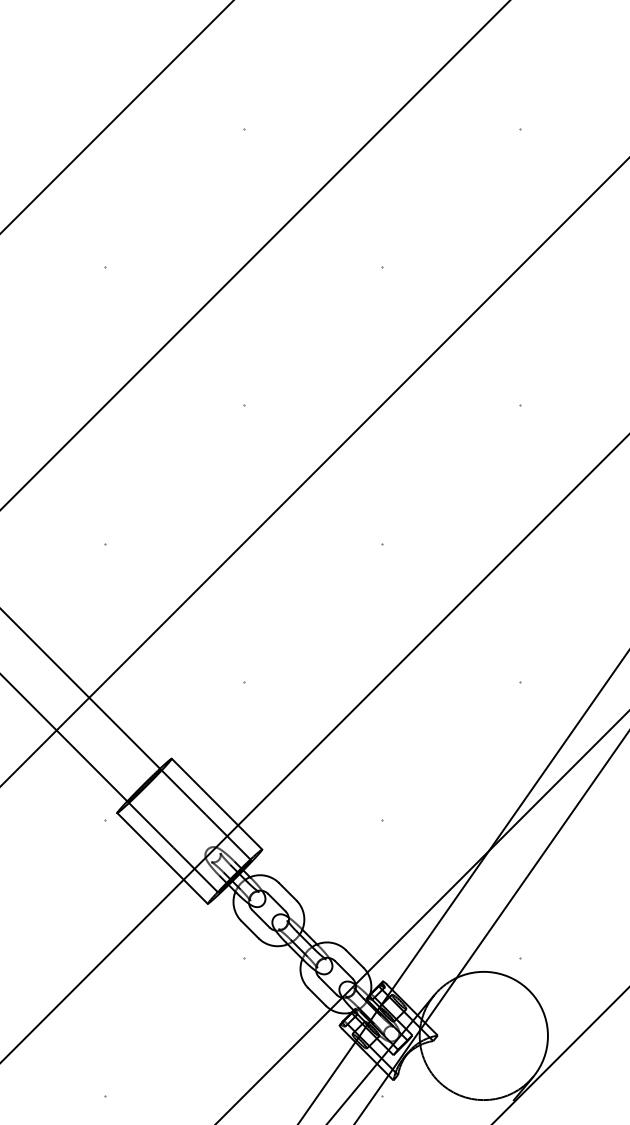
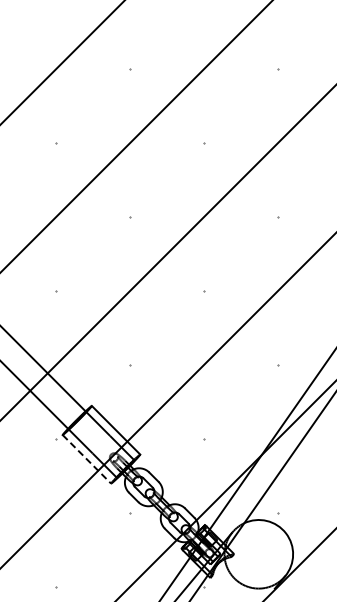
line: (163, 858) -> (87, 459), solid -> dashed

